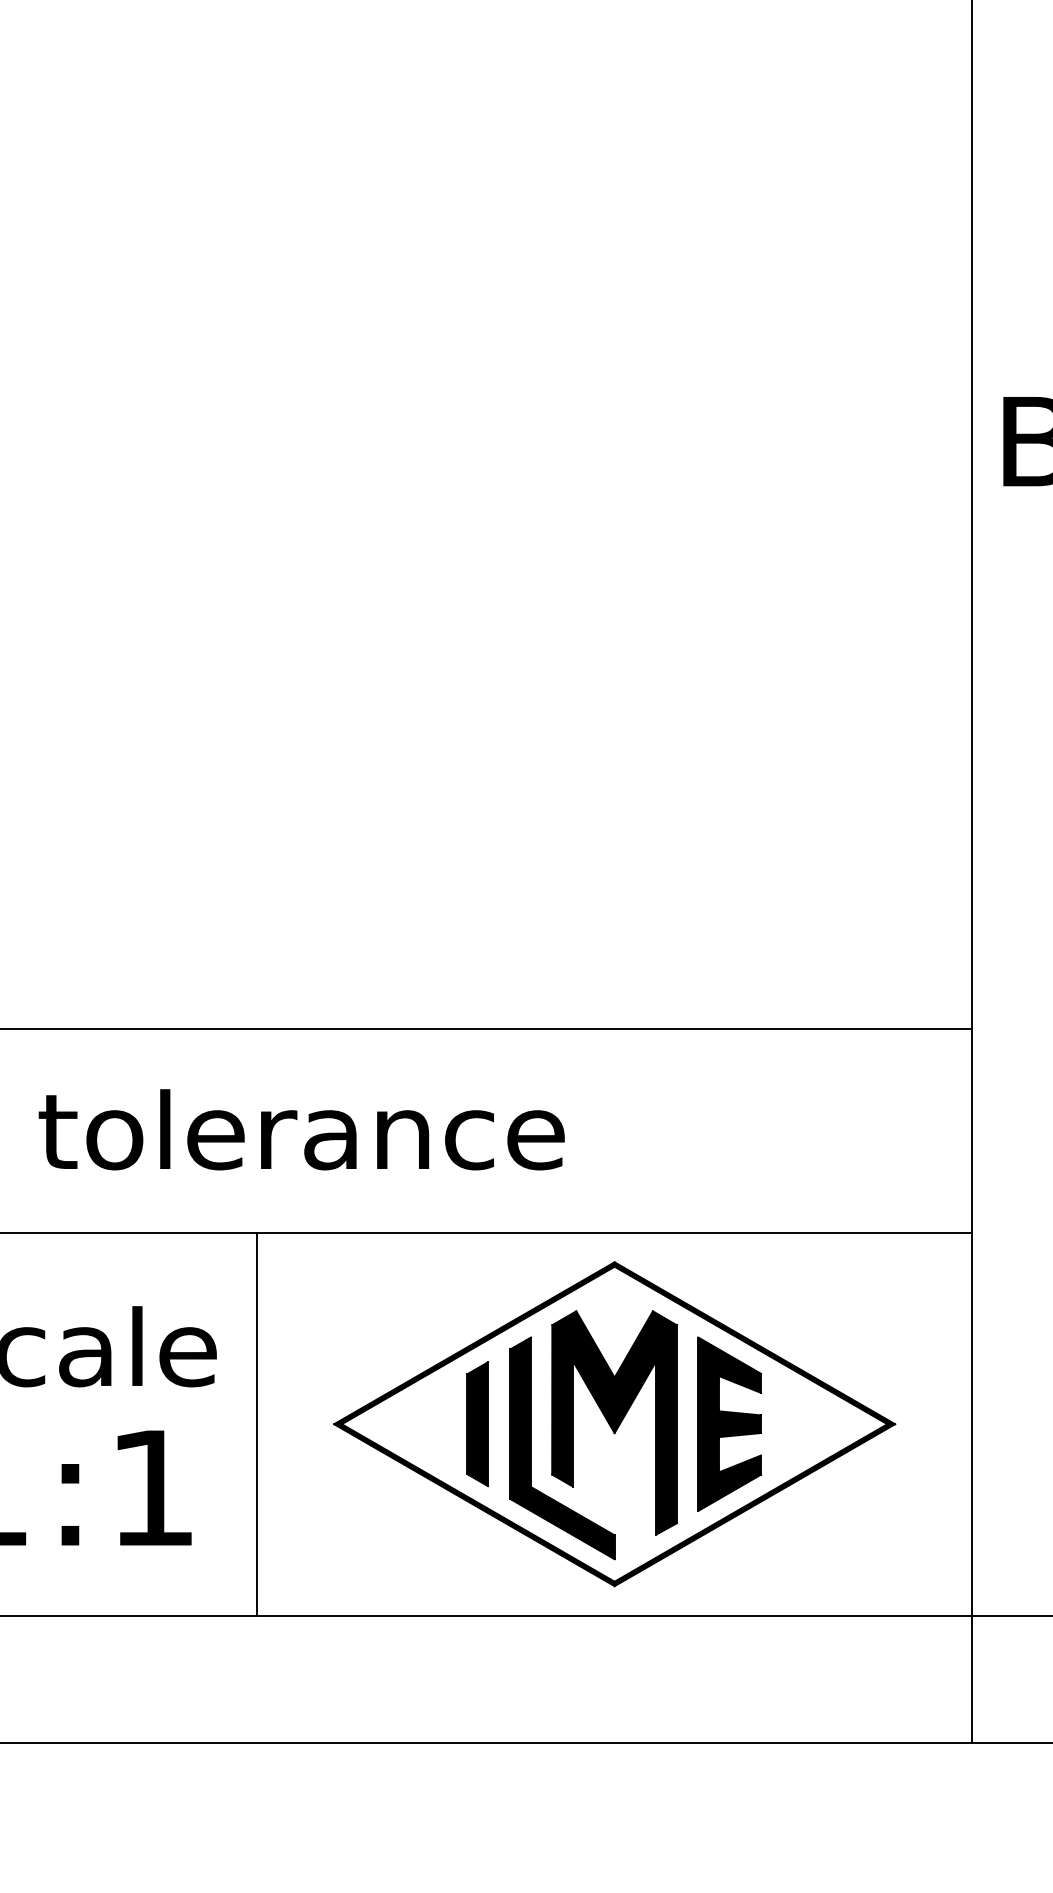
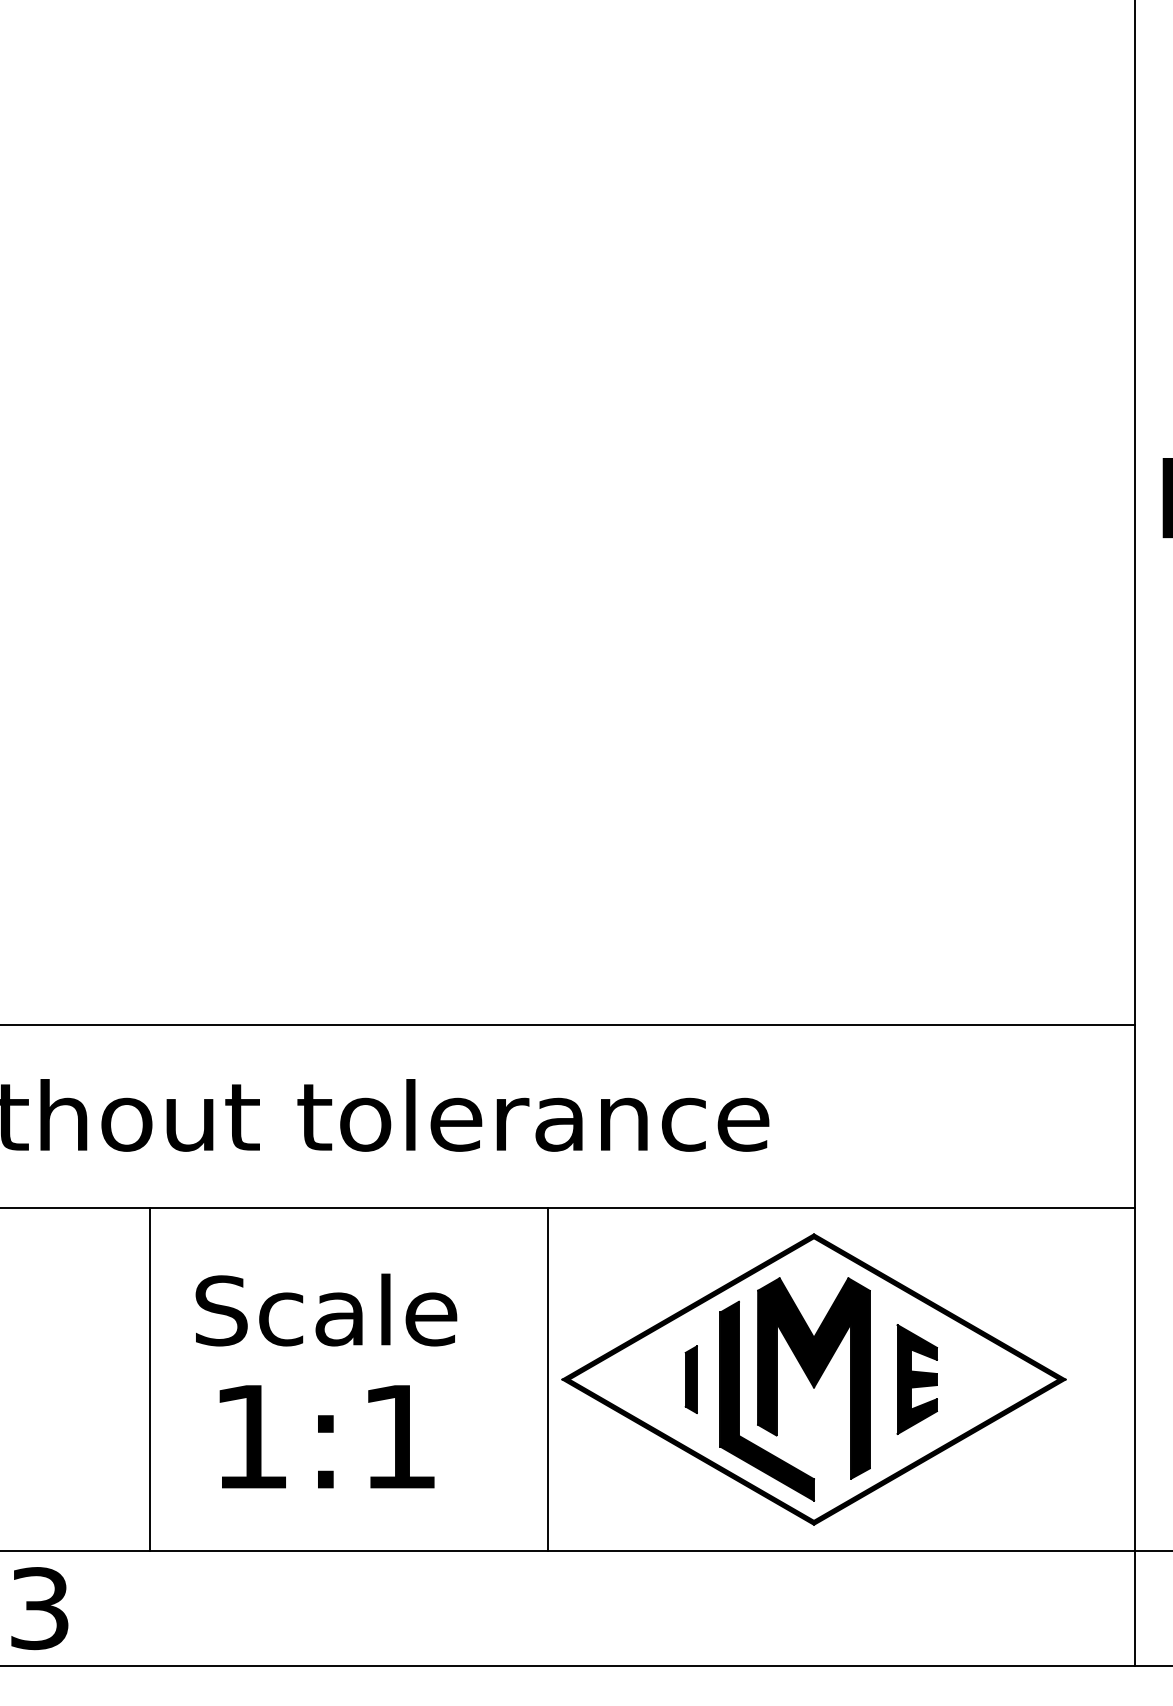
line: (257, 1424) -> (548, 1379), moved
part: (478, 1424) -> (691, 1379), size x0.6
part: (729, 1424) -> (917, 1379), size x0.7

